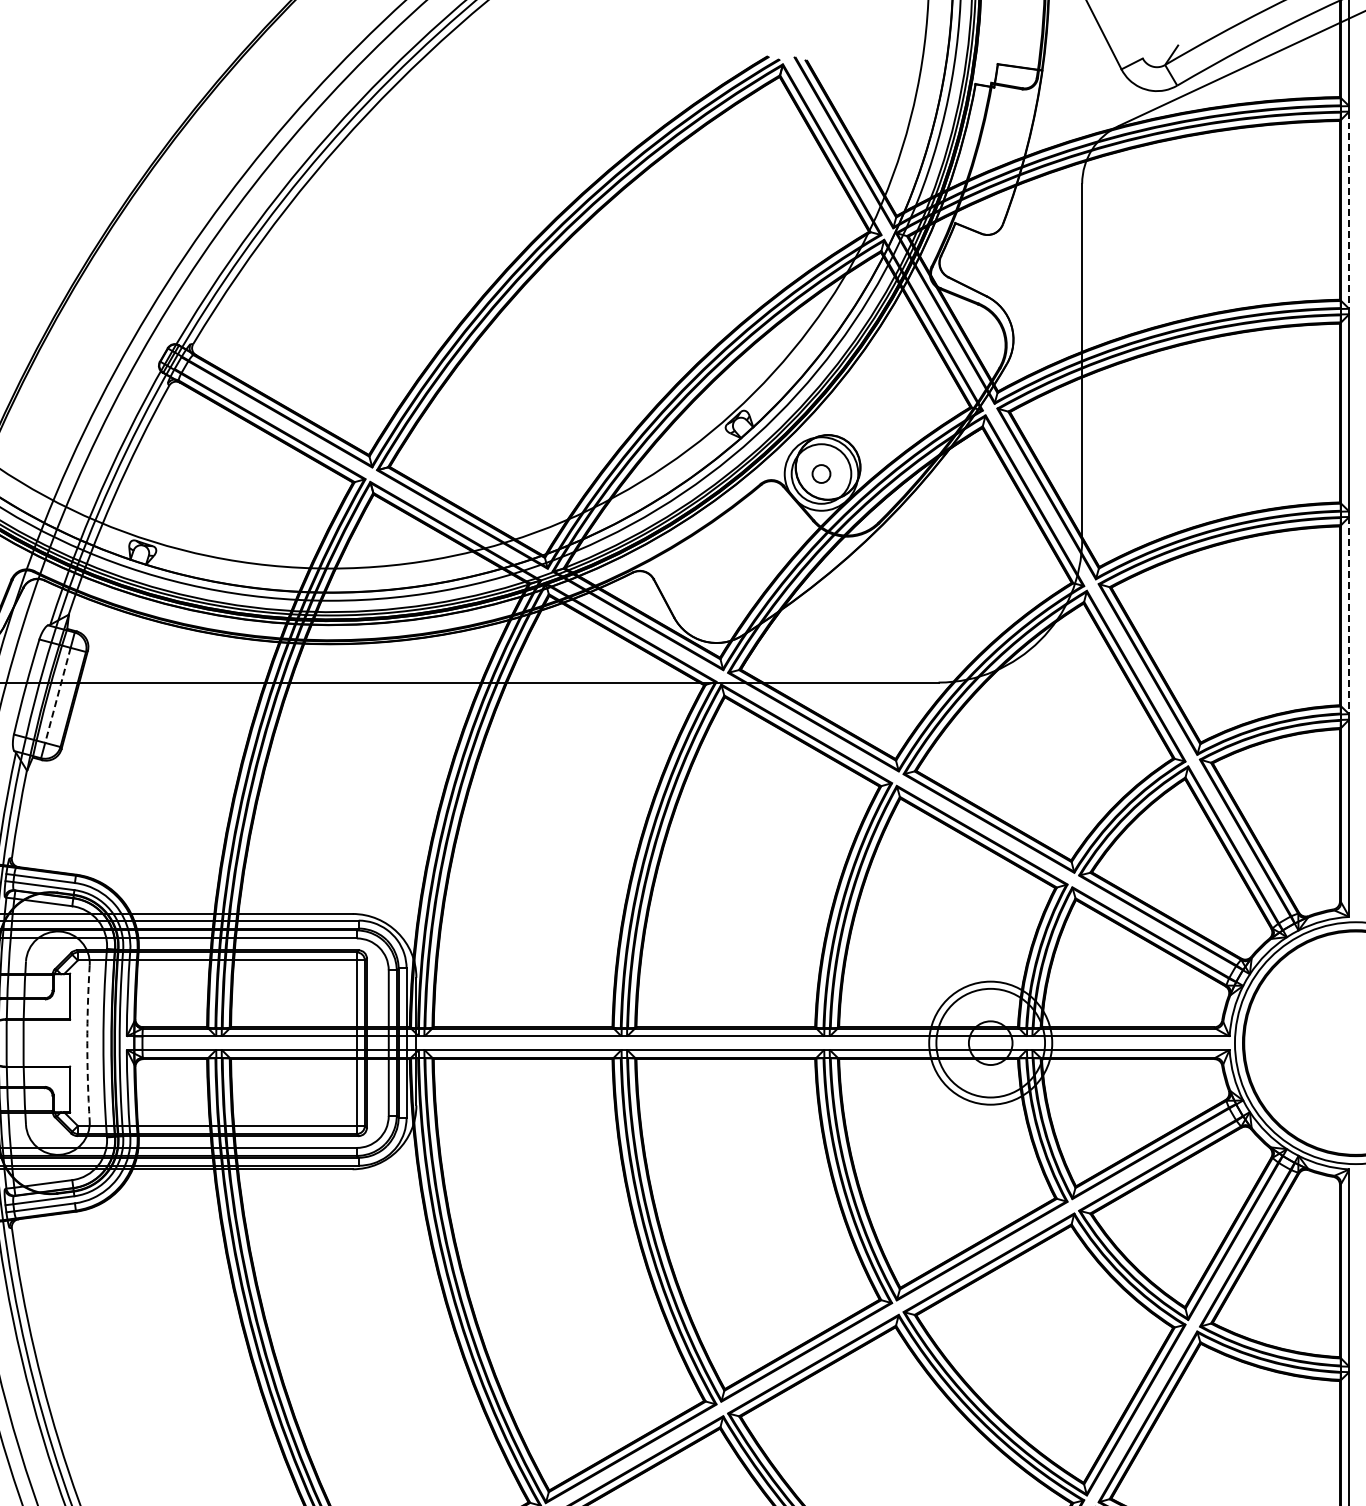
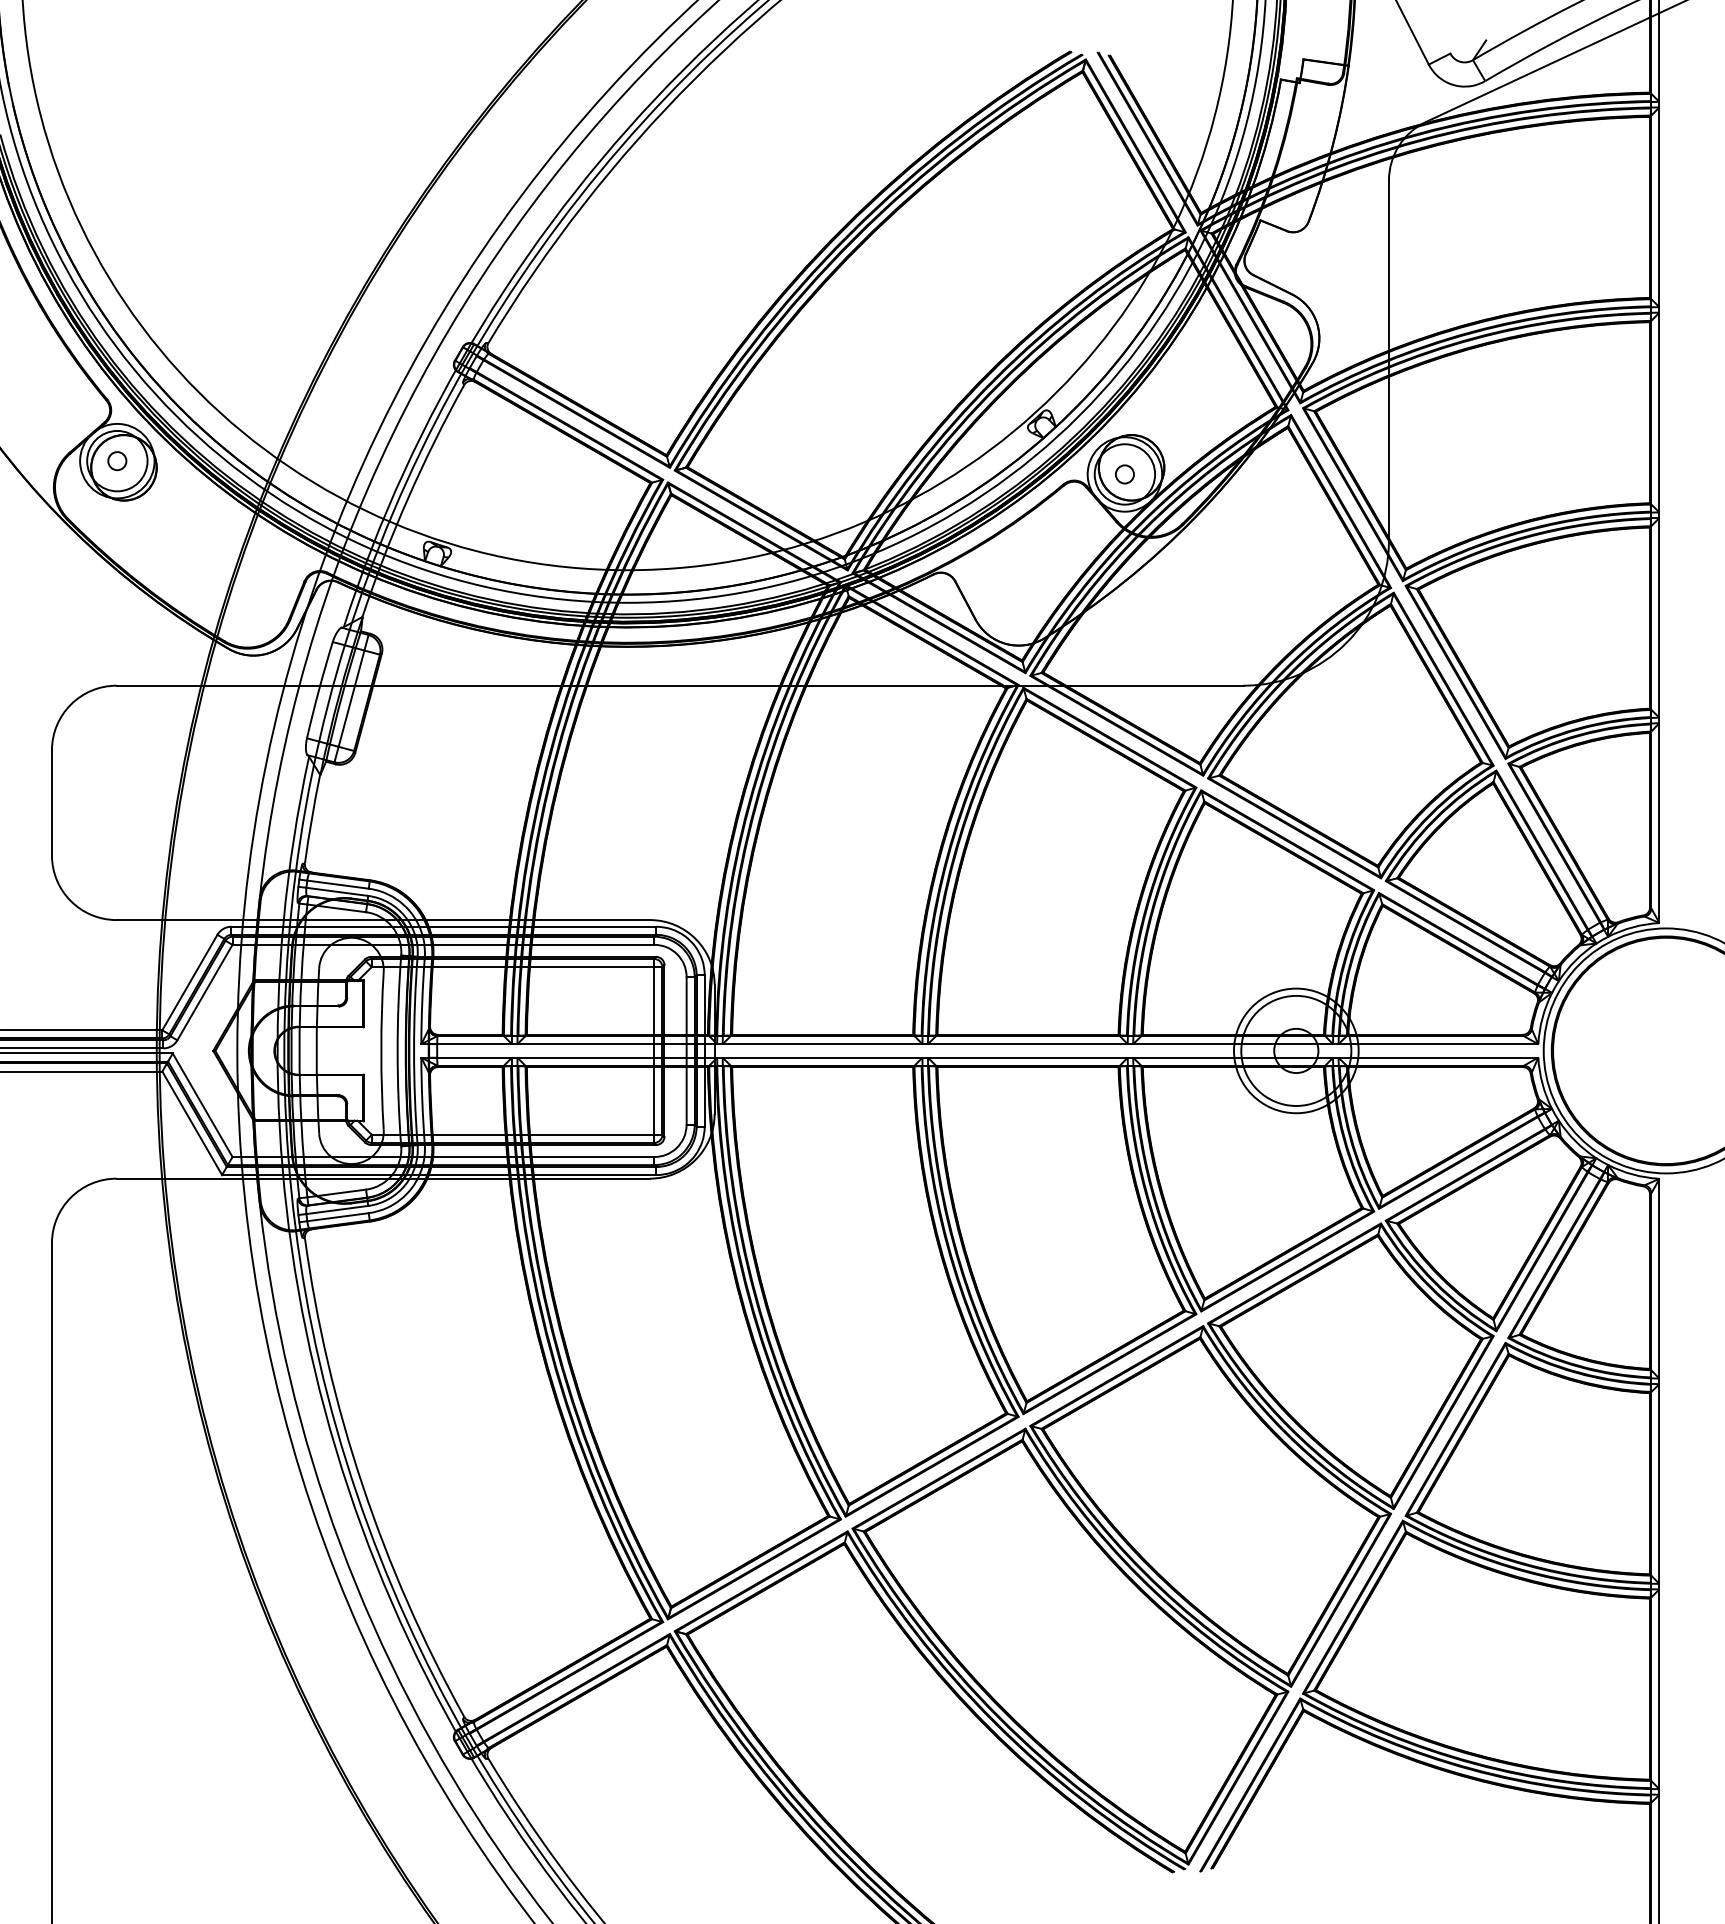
line: (1349, 210) -> (1659, 207), dashed -> solid
line: (1349, 615) -> (1659, 617), dashed -> solid
line: (57, 695) -> (351, 698), dashed -> solid
arc: (87, 1042) -> (381, 1050), dashed -> solid

